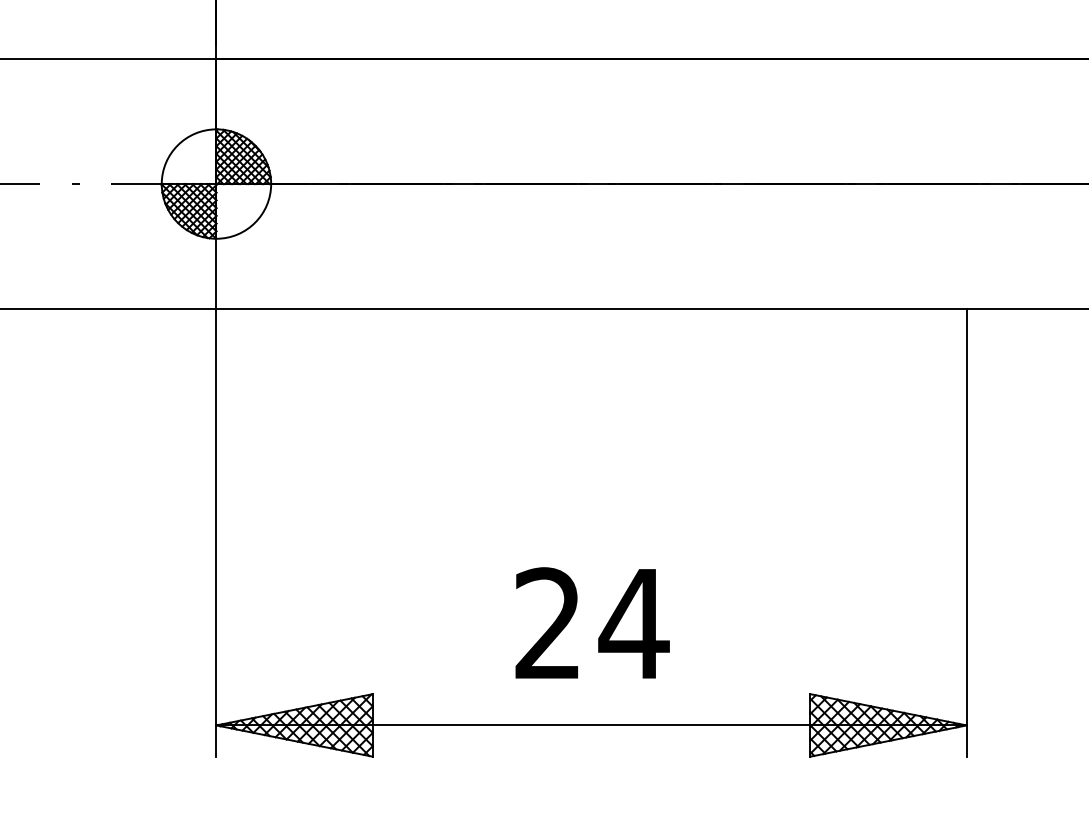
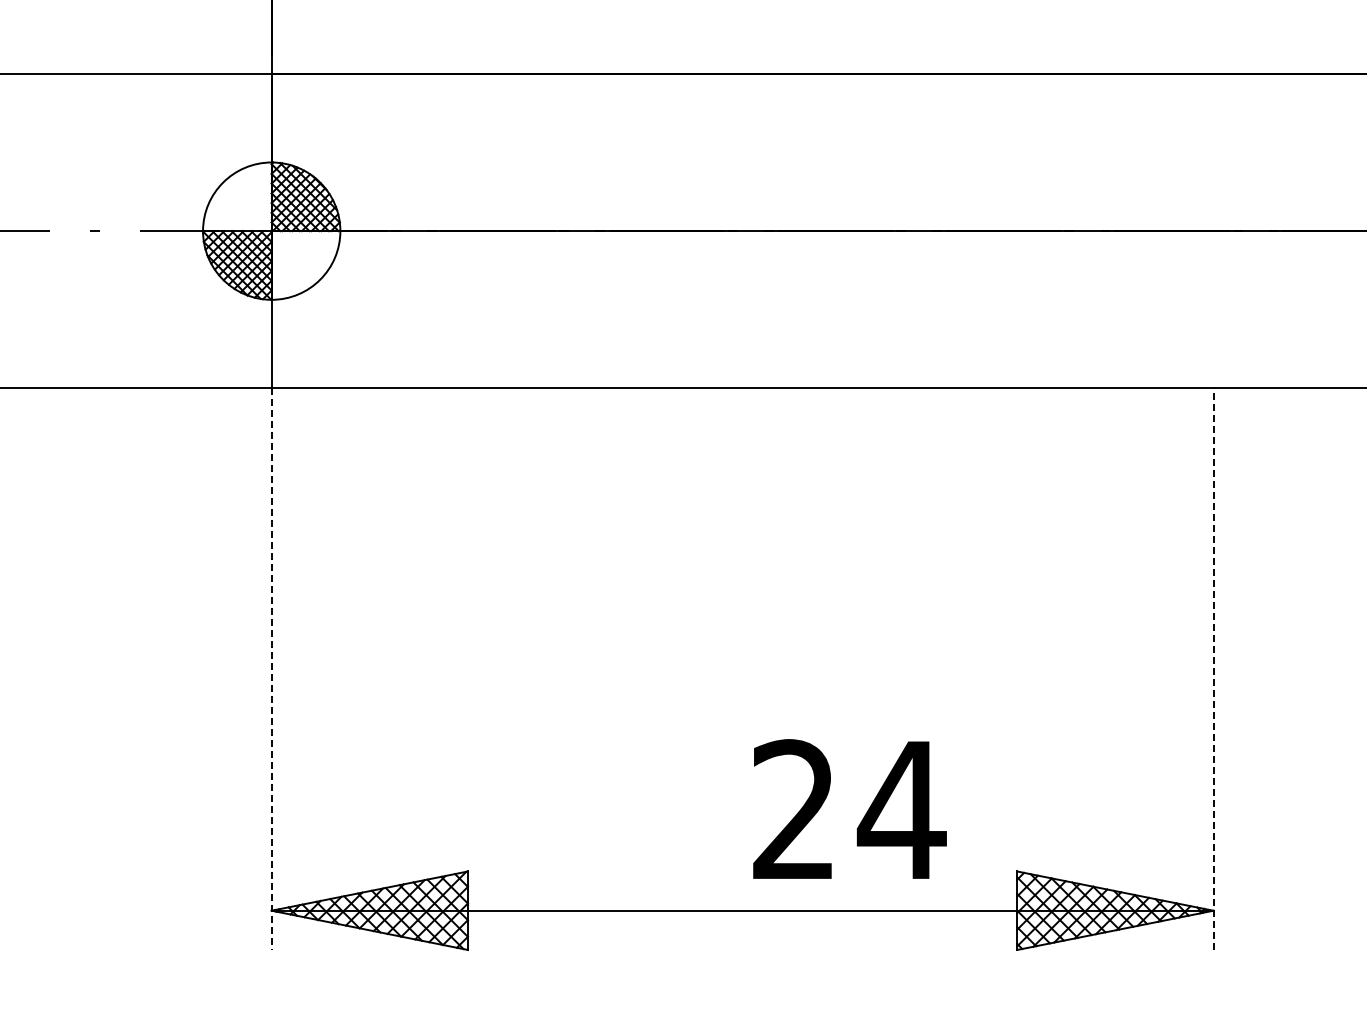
line: (216, 533) -> (271, 669), solid -> dashed
line: (966, 533) -> (1213, 669), solid -> dashed
text: (592, 622) -> (849, 808), moved

